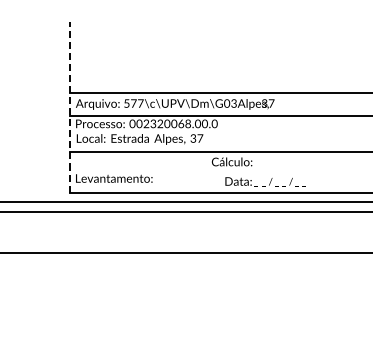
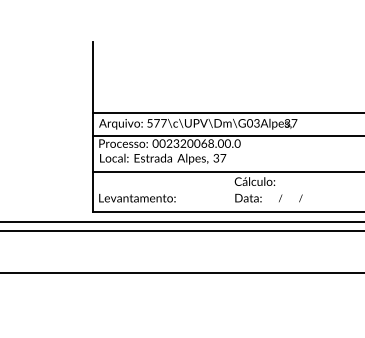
line: (69, 106) -> (92, 126), dashed -> solid
text: (265, 181) -> (275, 198), moved

